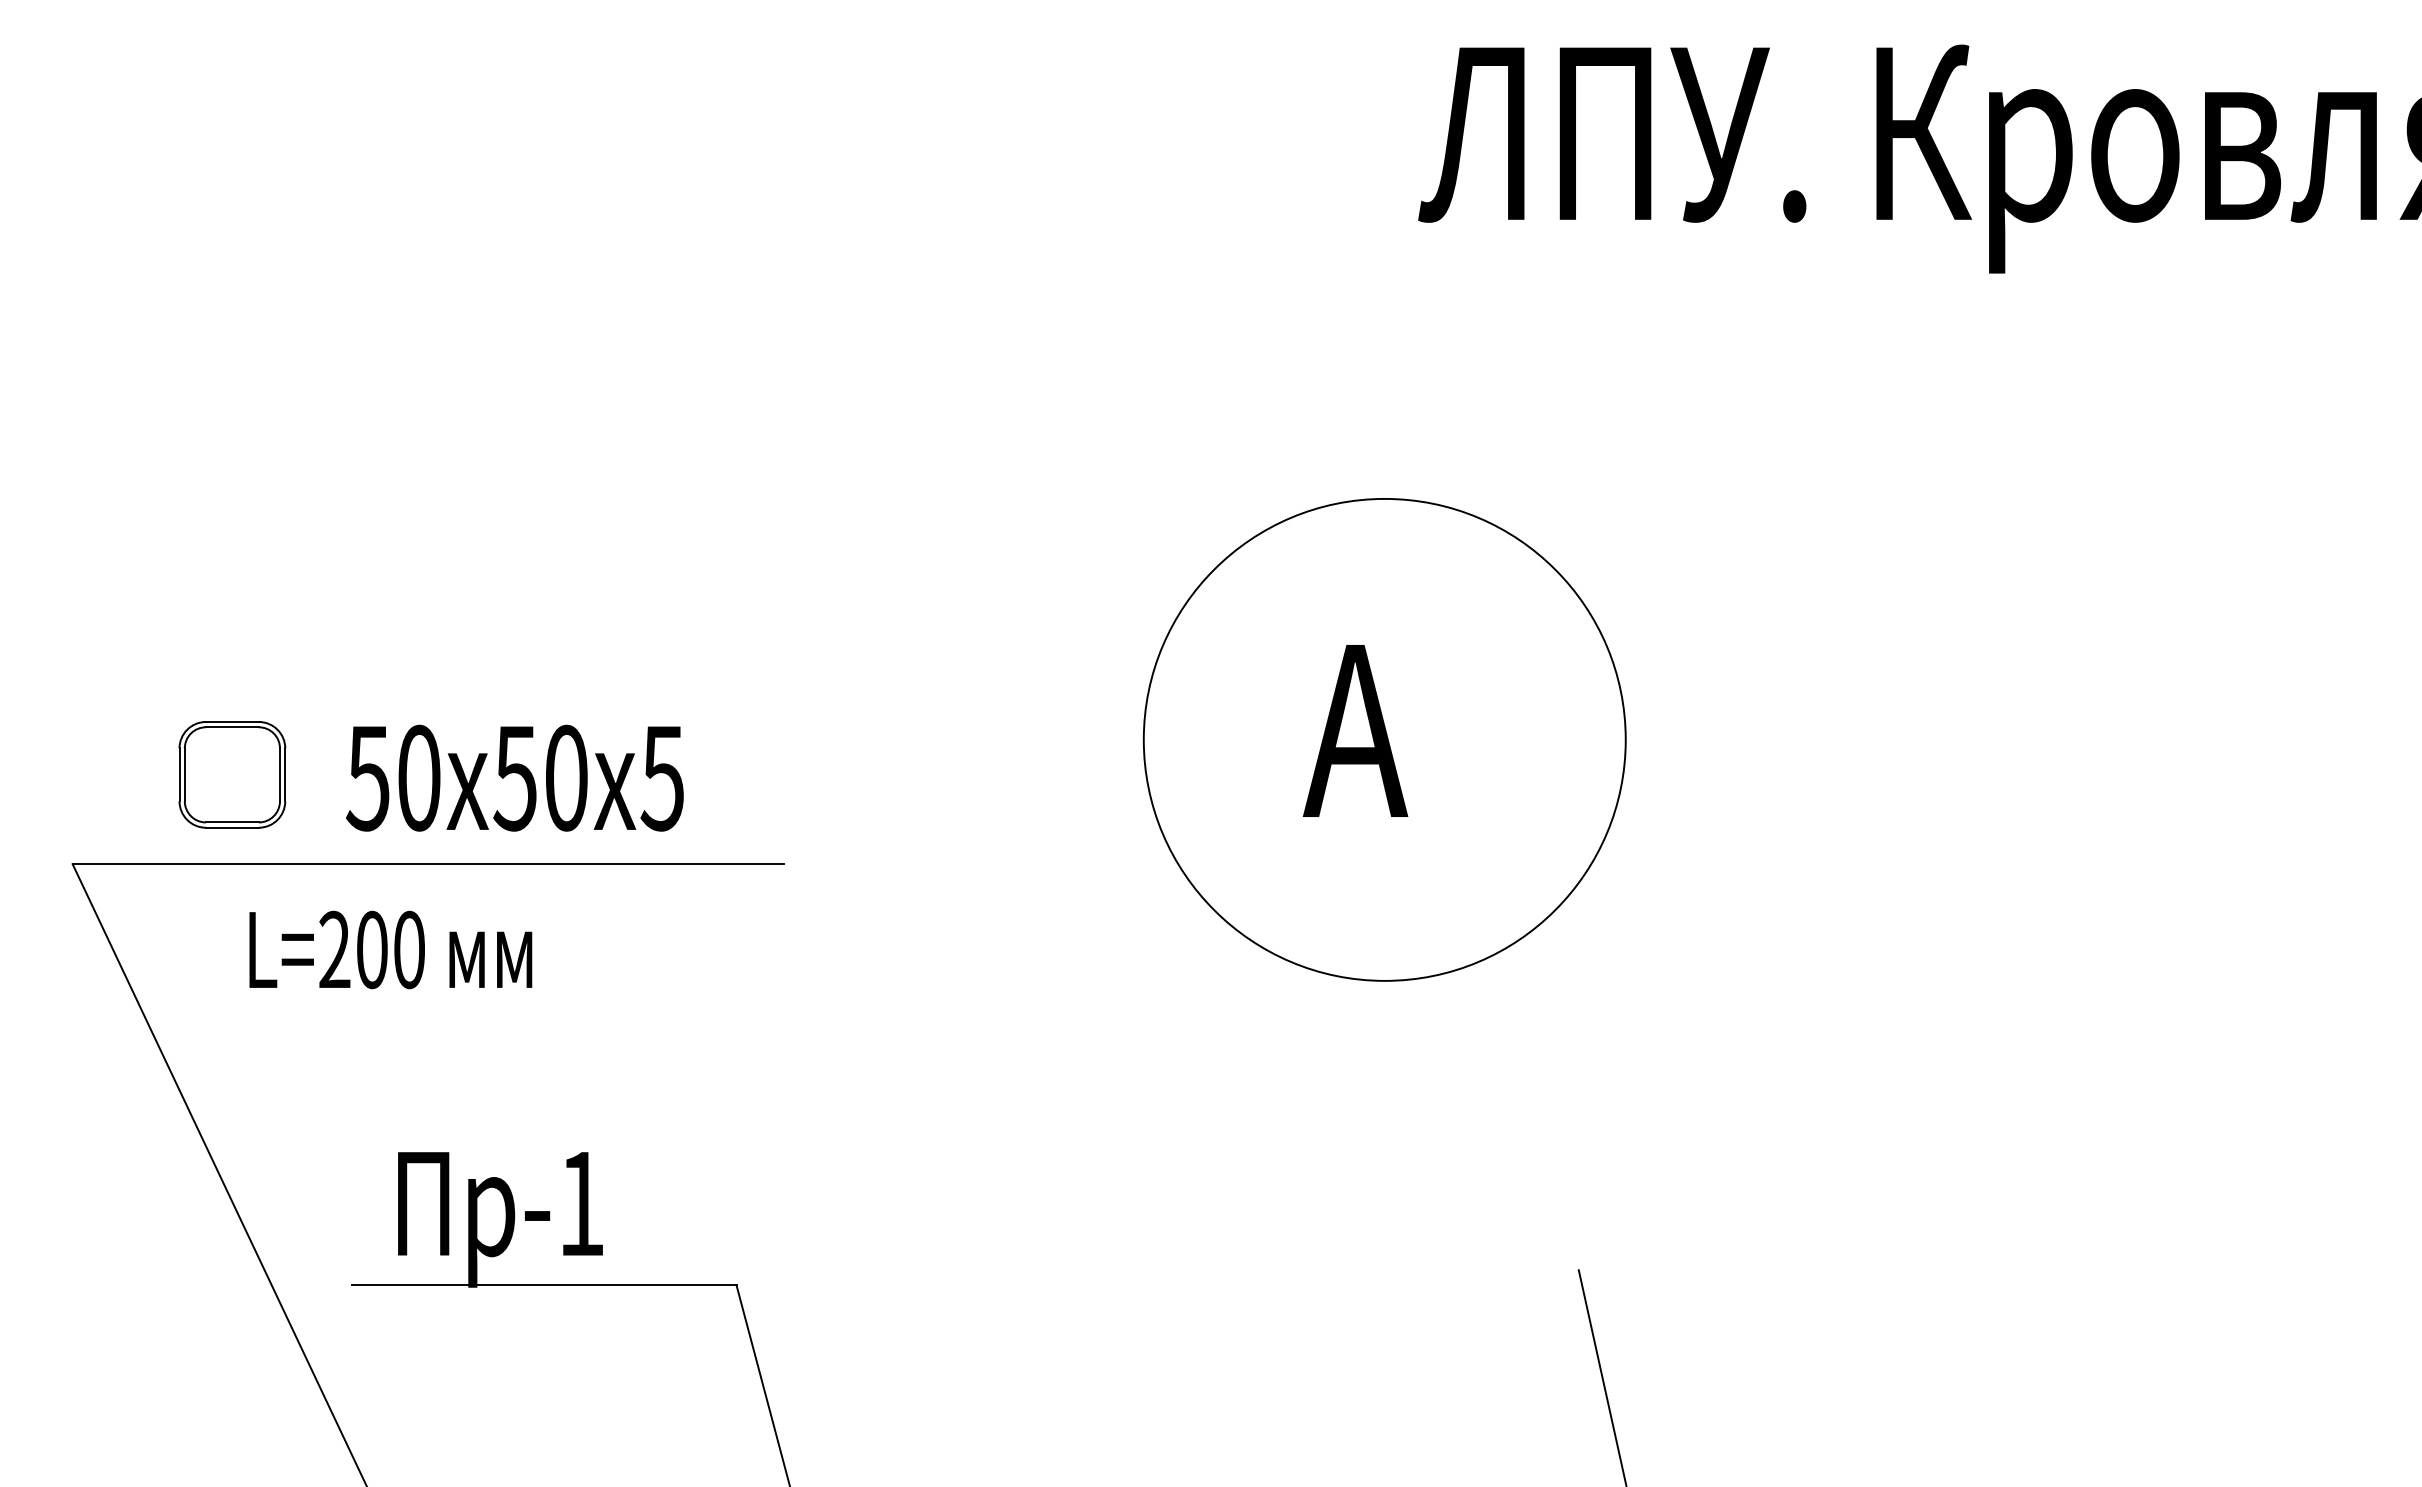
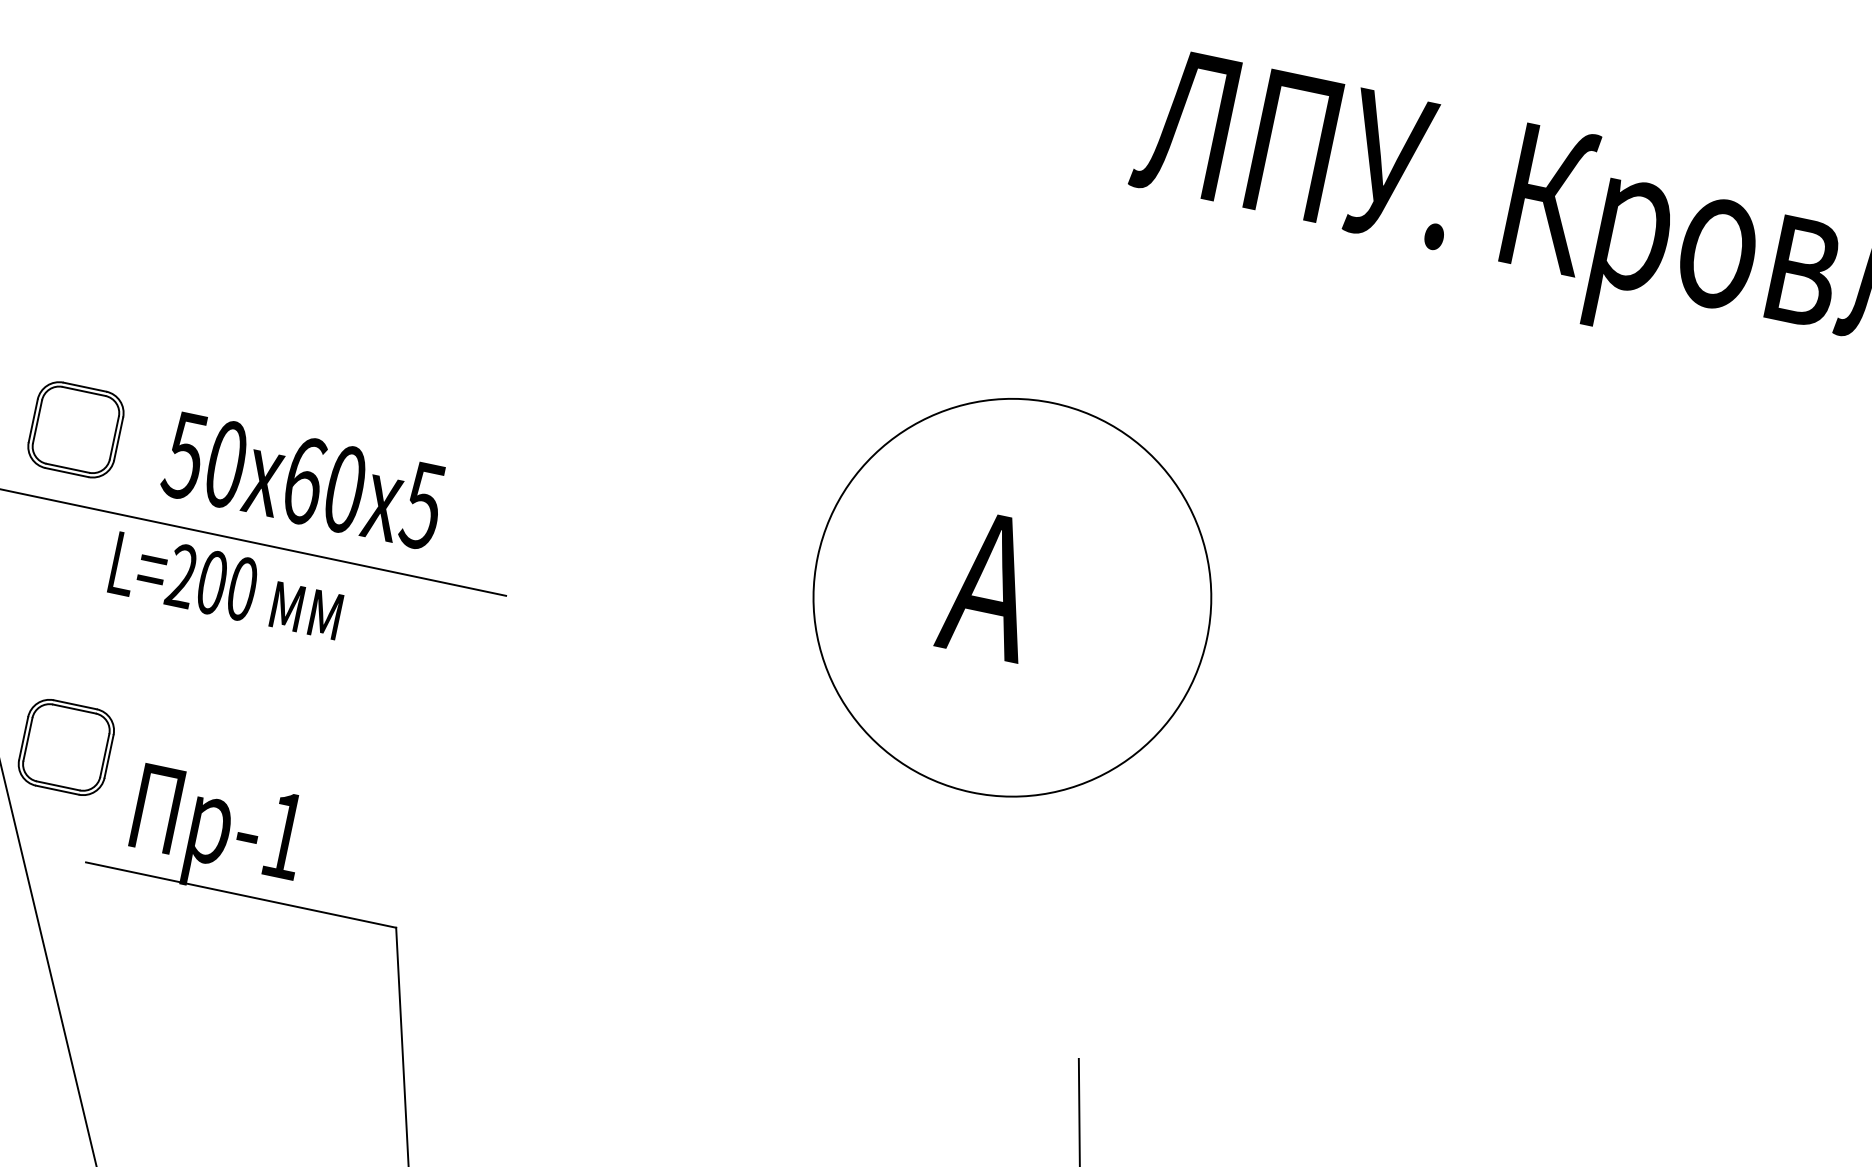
text: (515, 777) -> (304, 480), 50 -> 60
text: (390, 949) -> (227, 585), moved
part: (300, 1153) -> (66, 747), added

